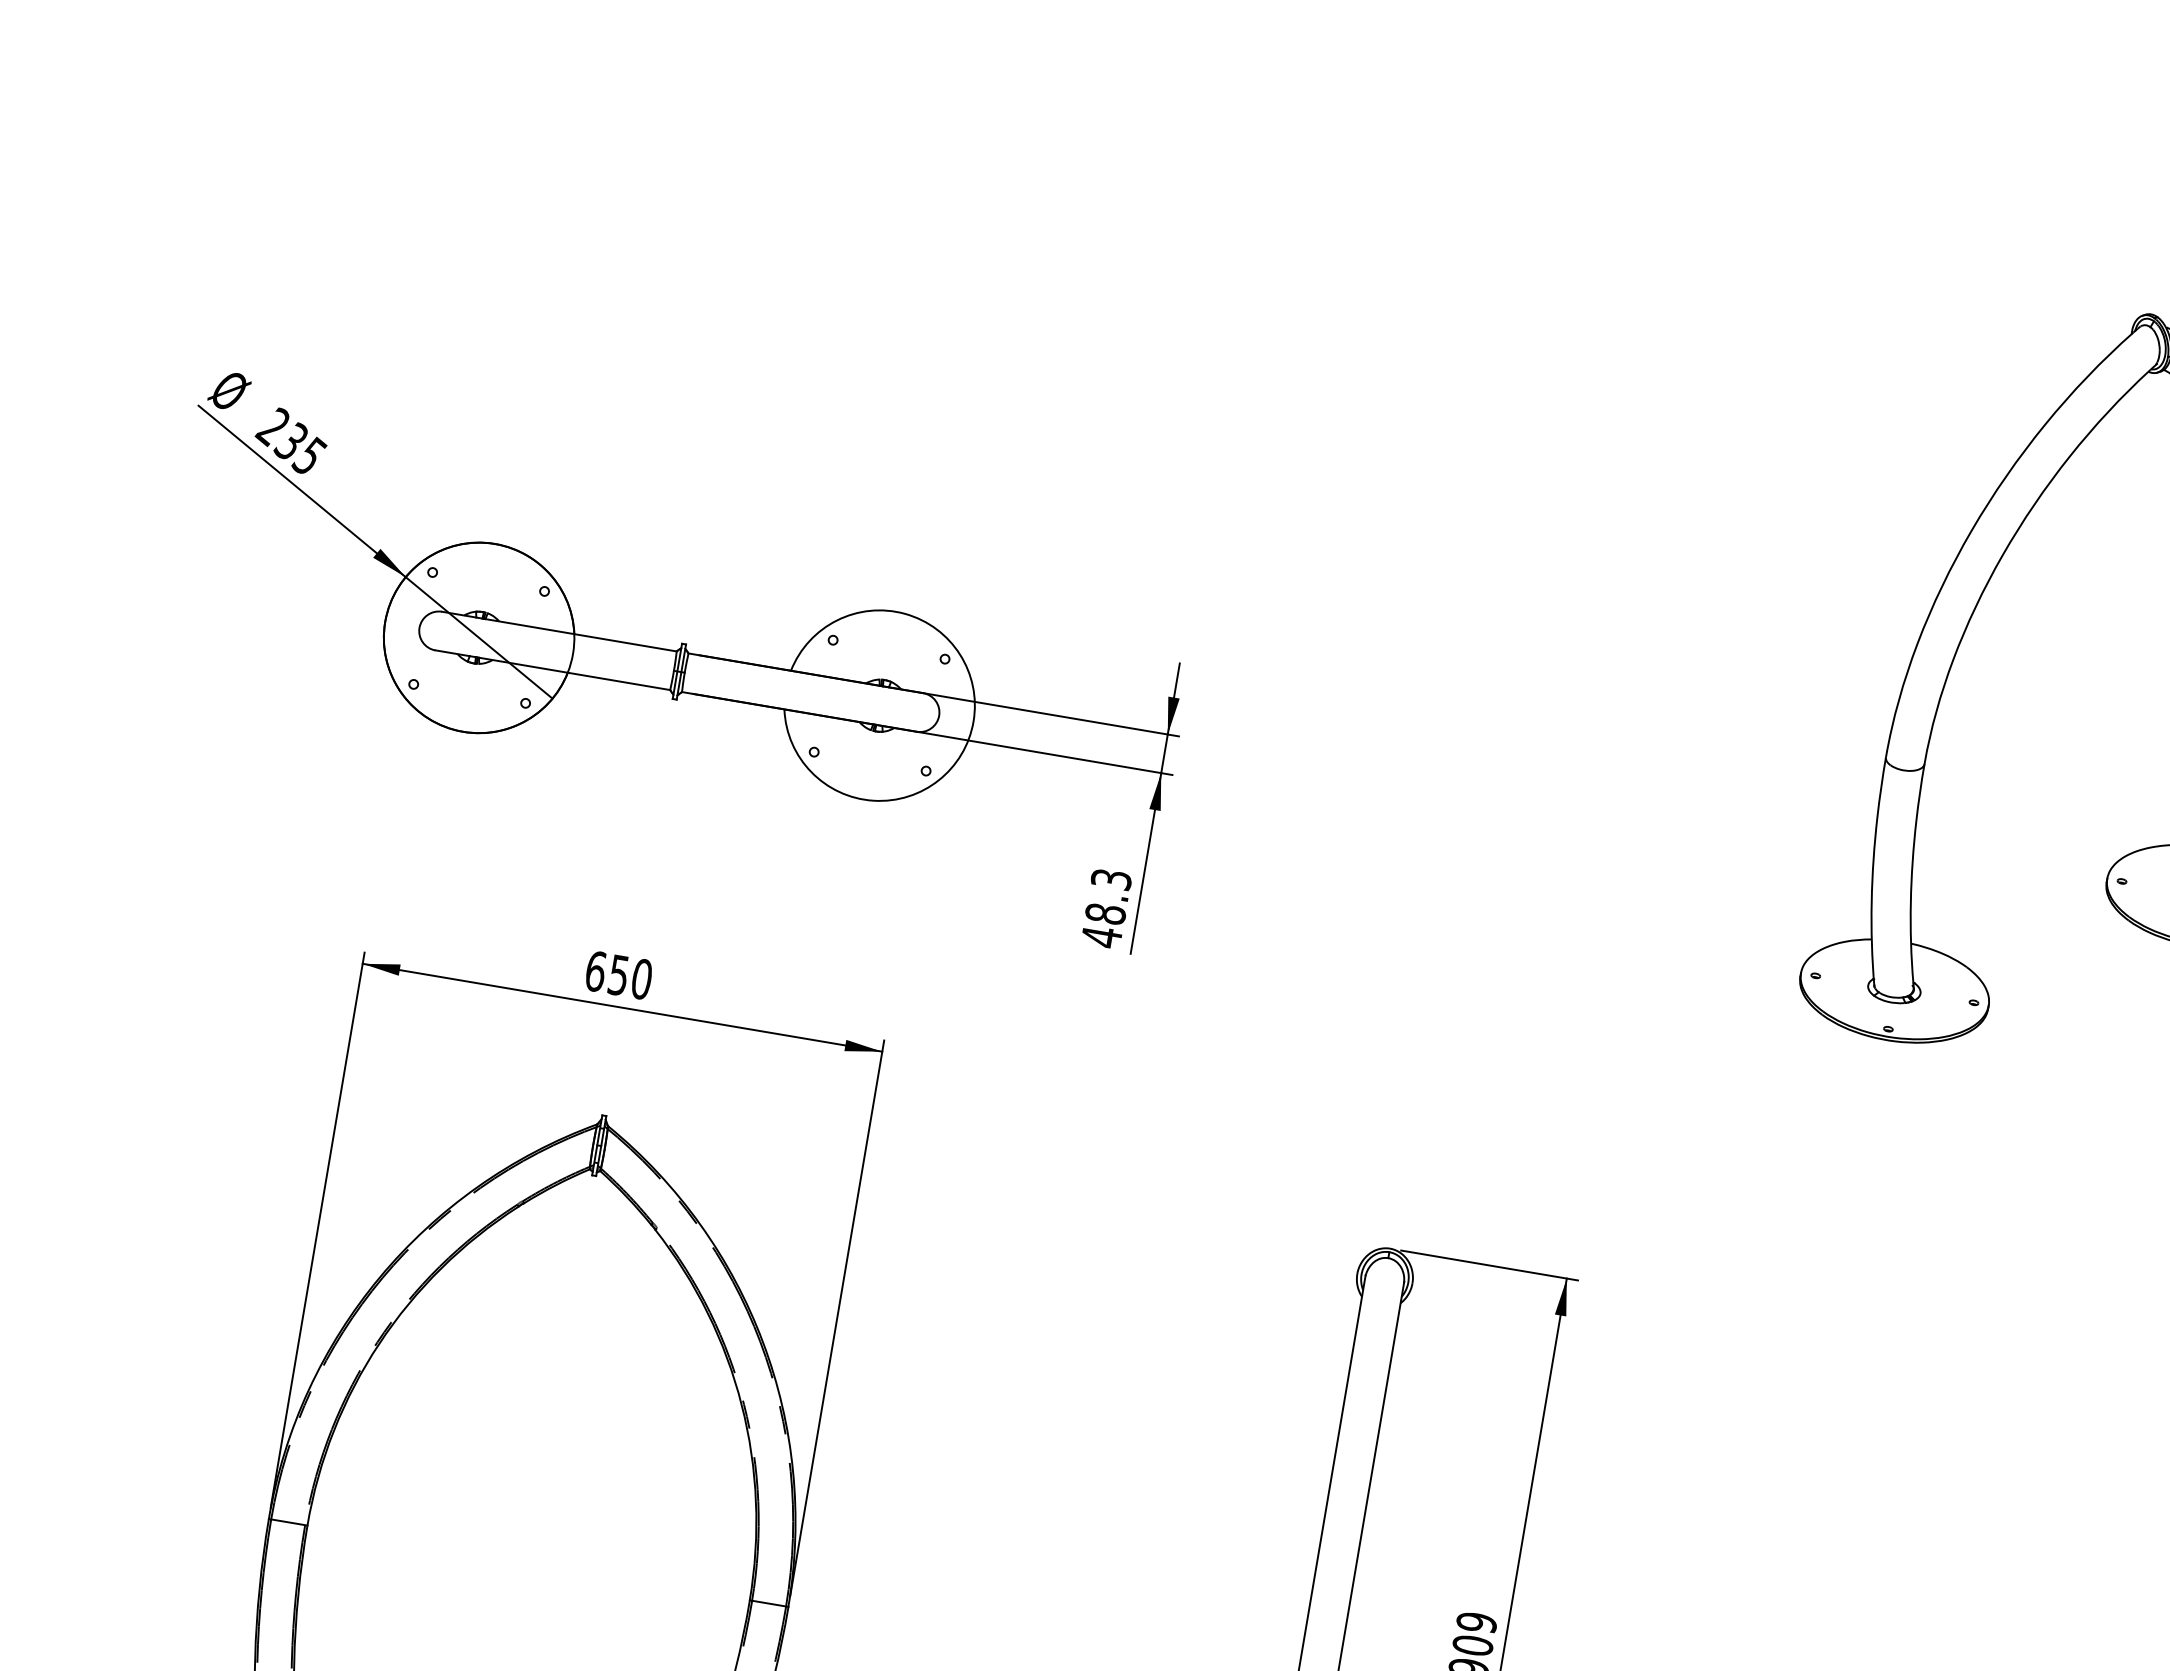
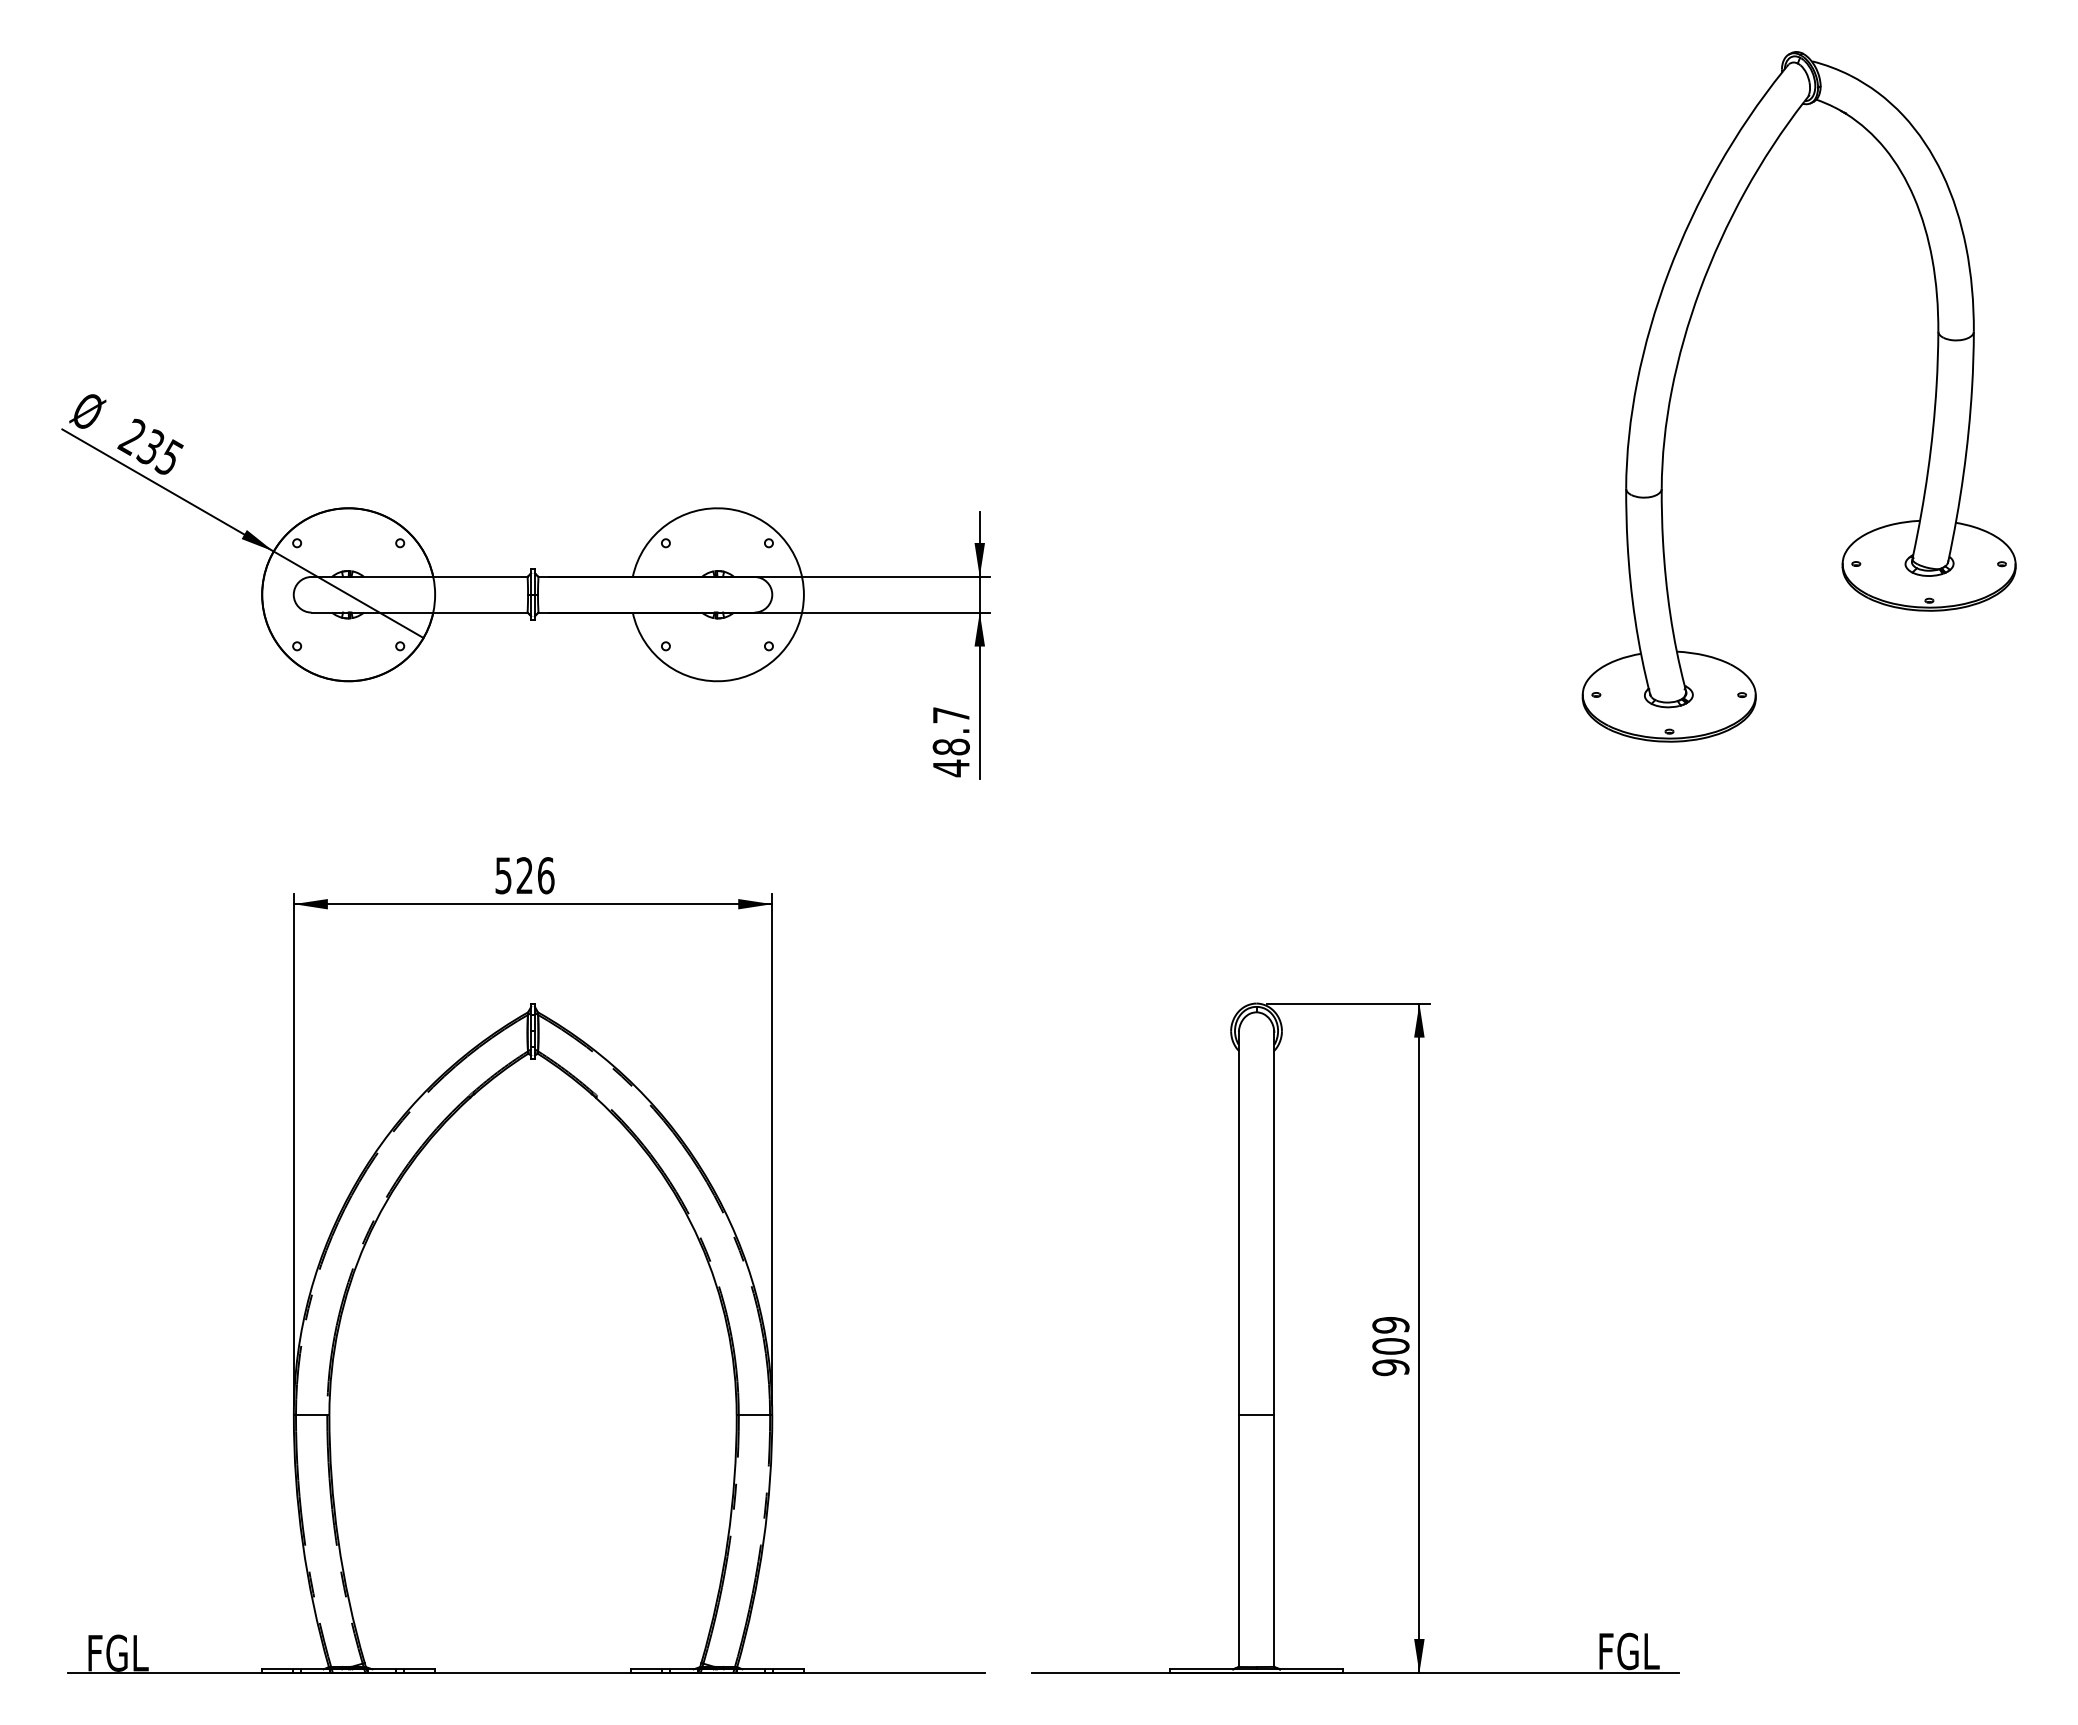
text: (1110, 879) -> (950, 715), 48.3 -> 48.7
text: (618, 975) -> (524, 875), 650 -> 526

